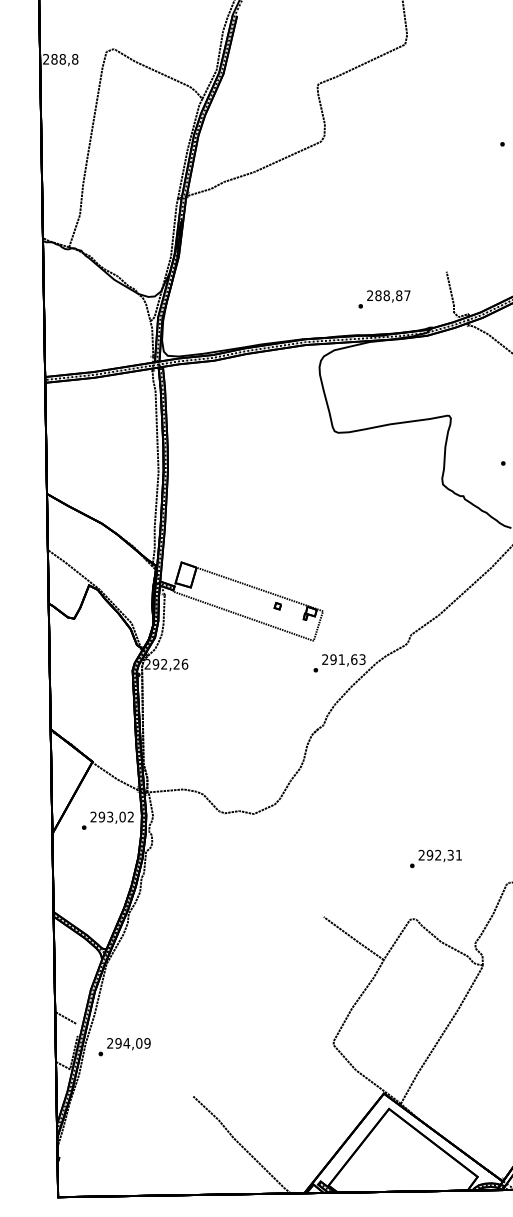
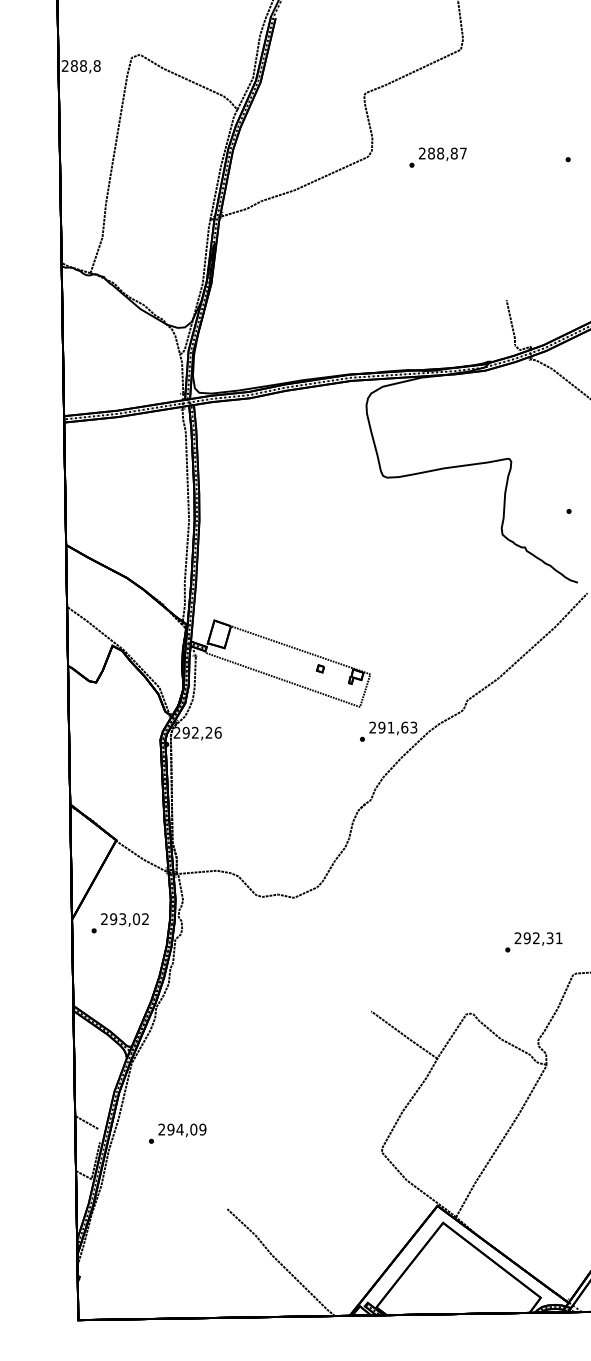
text: (383, 299) -> (437, 157), moved
text: (107, 820) -> (119, 923), moved
text: (435, 859) -> (533, 942), moved
text: (124, 1046) -> (177, 1133), moved

